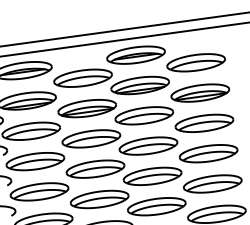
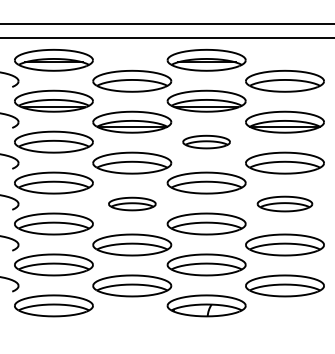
part: (144, 115) -> (206, 141), size x0.6
part: (208, 153) -> (284, 203), size x0.7
part: (95, 168) -> (132, 203), size x0.6

